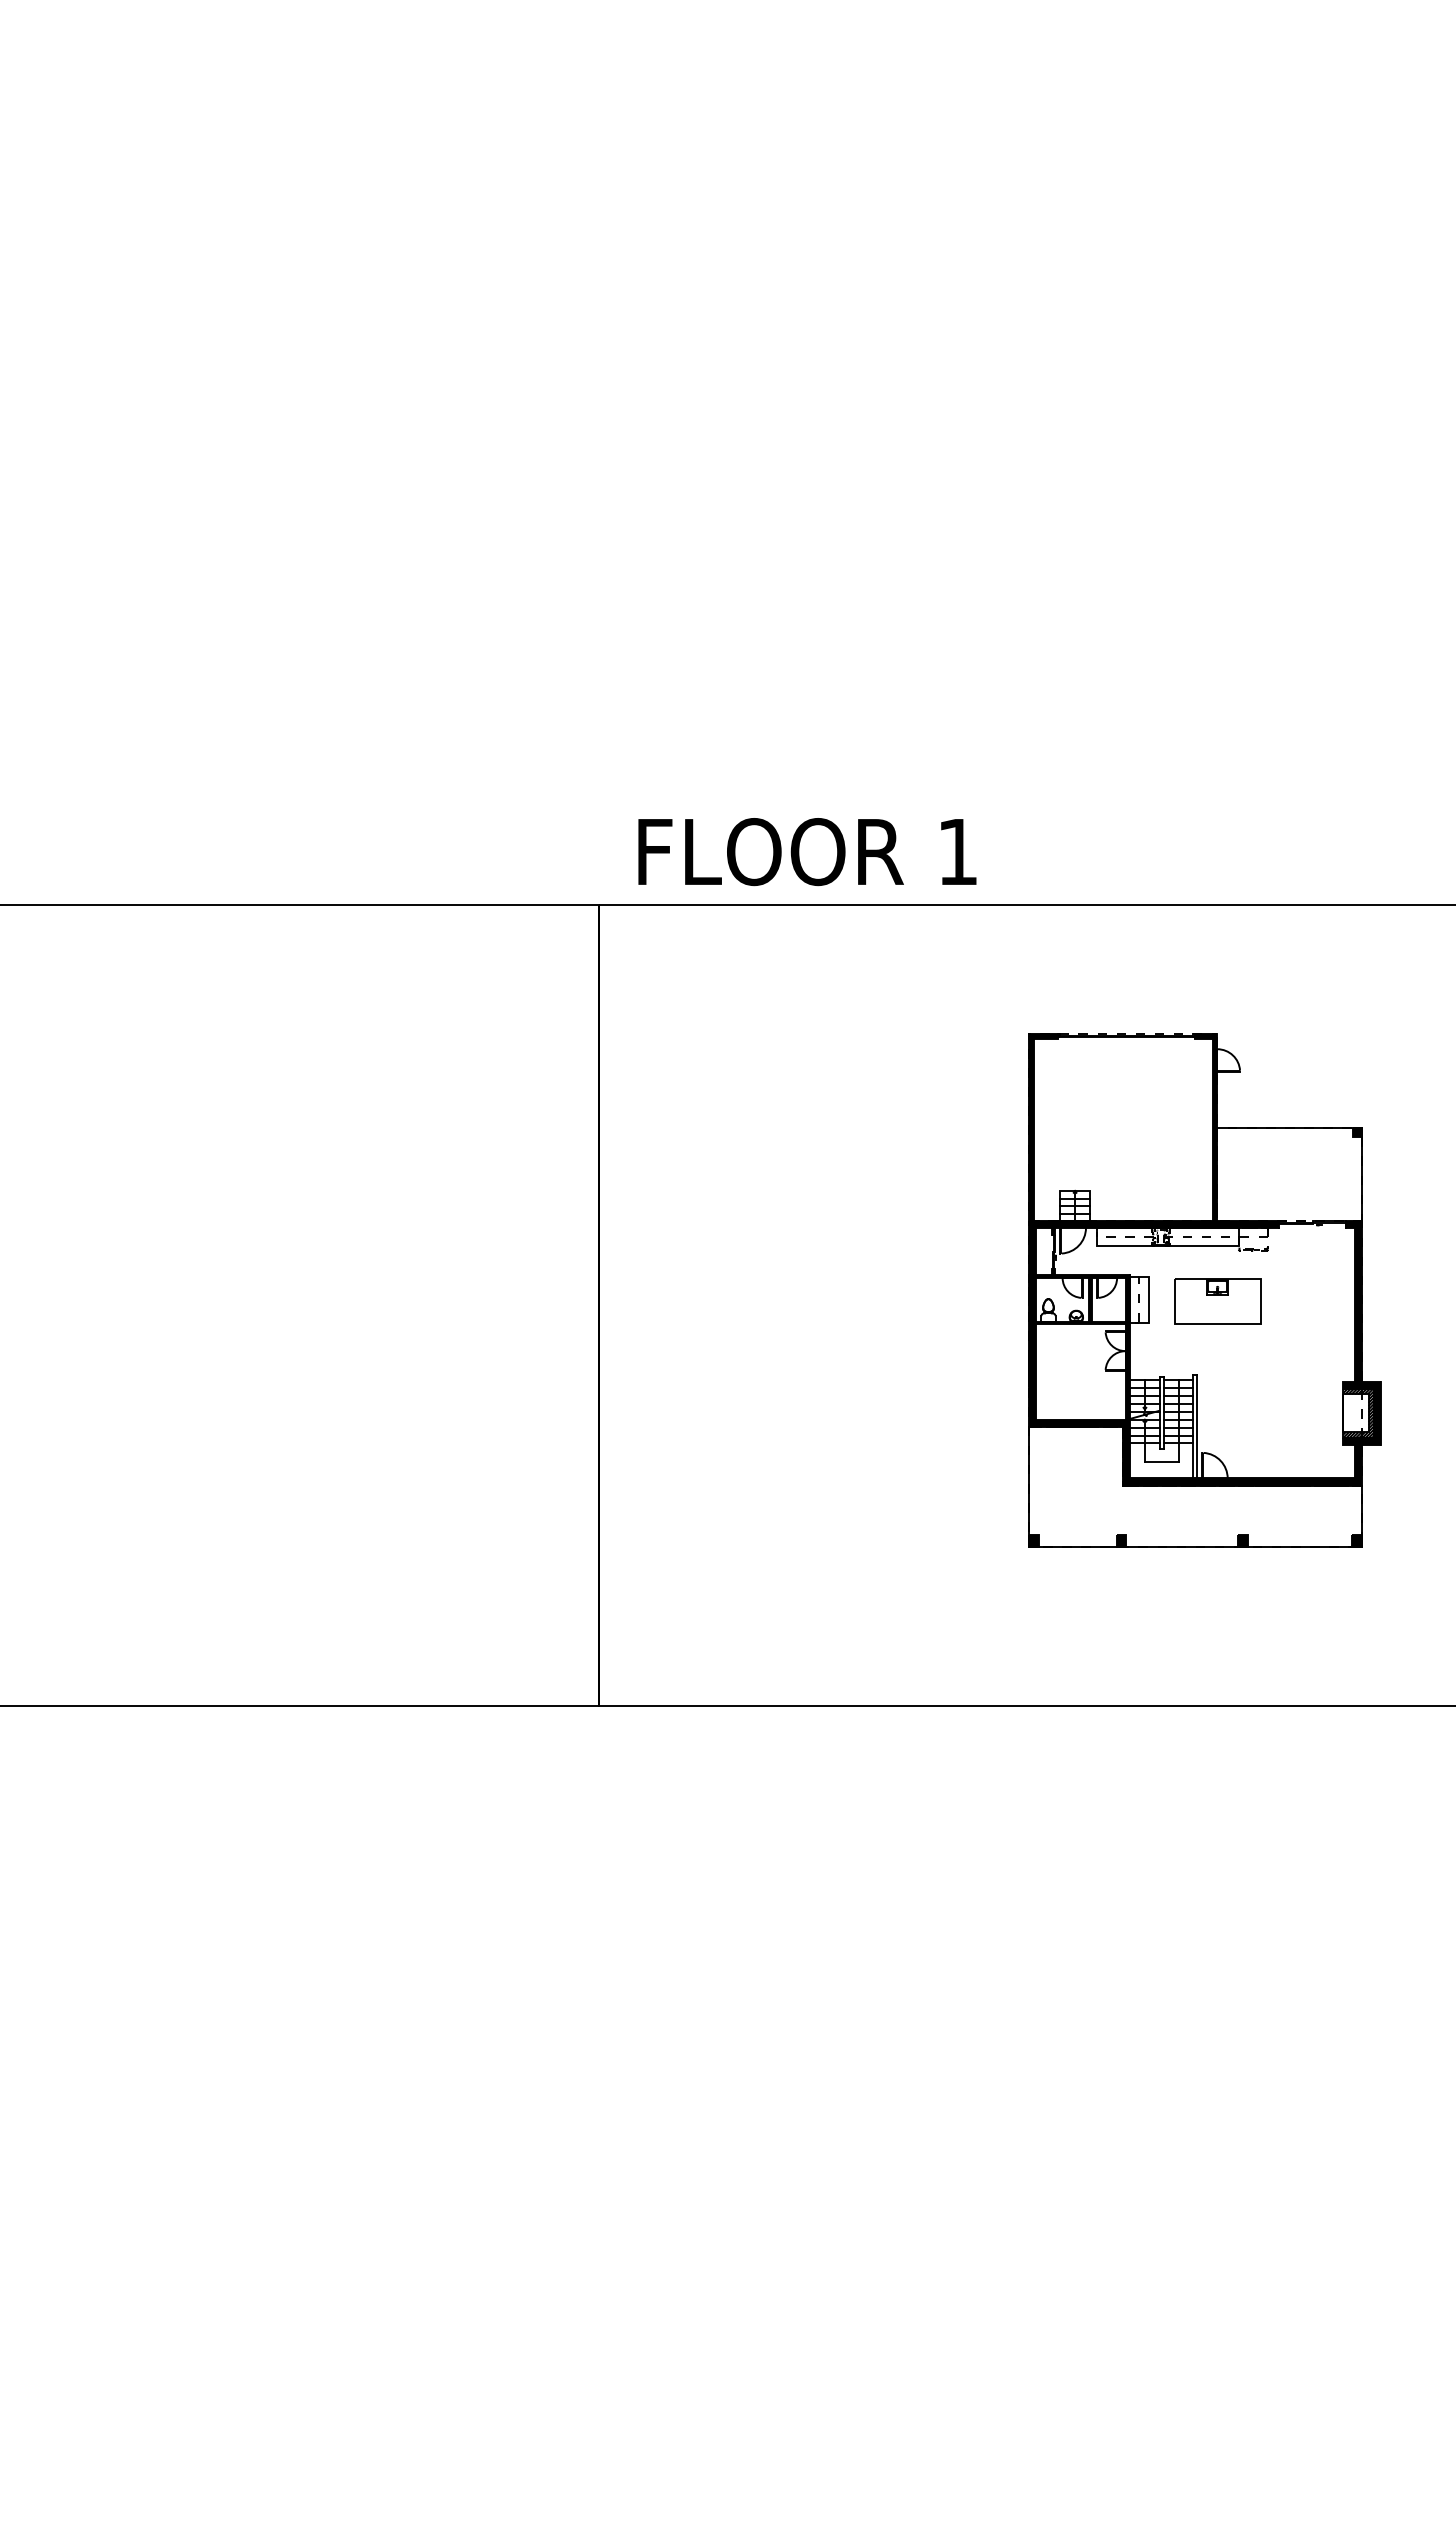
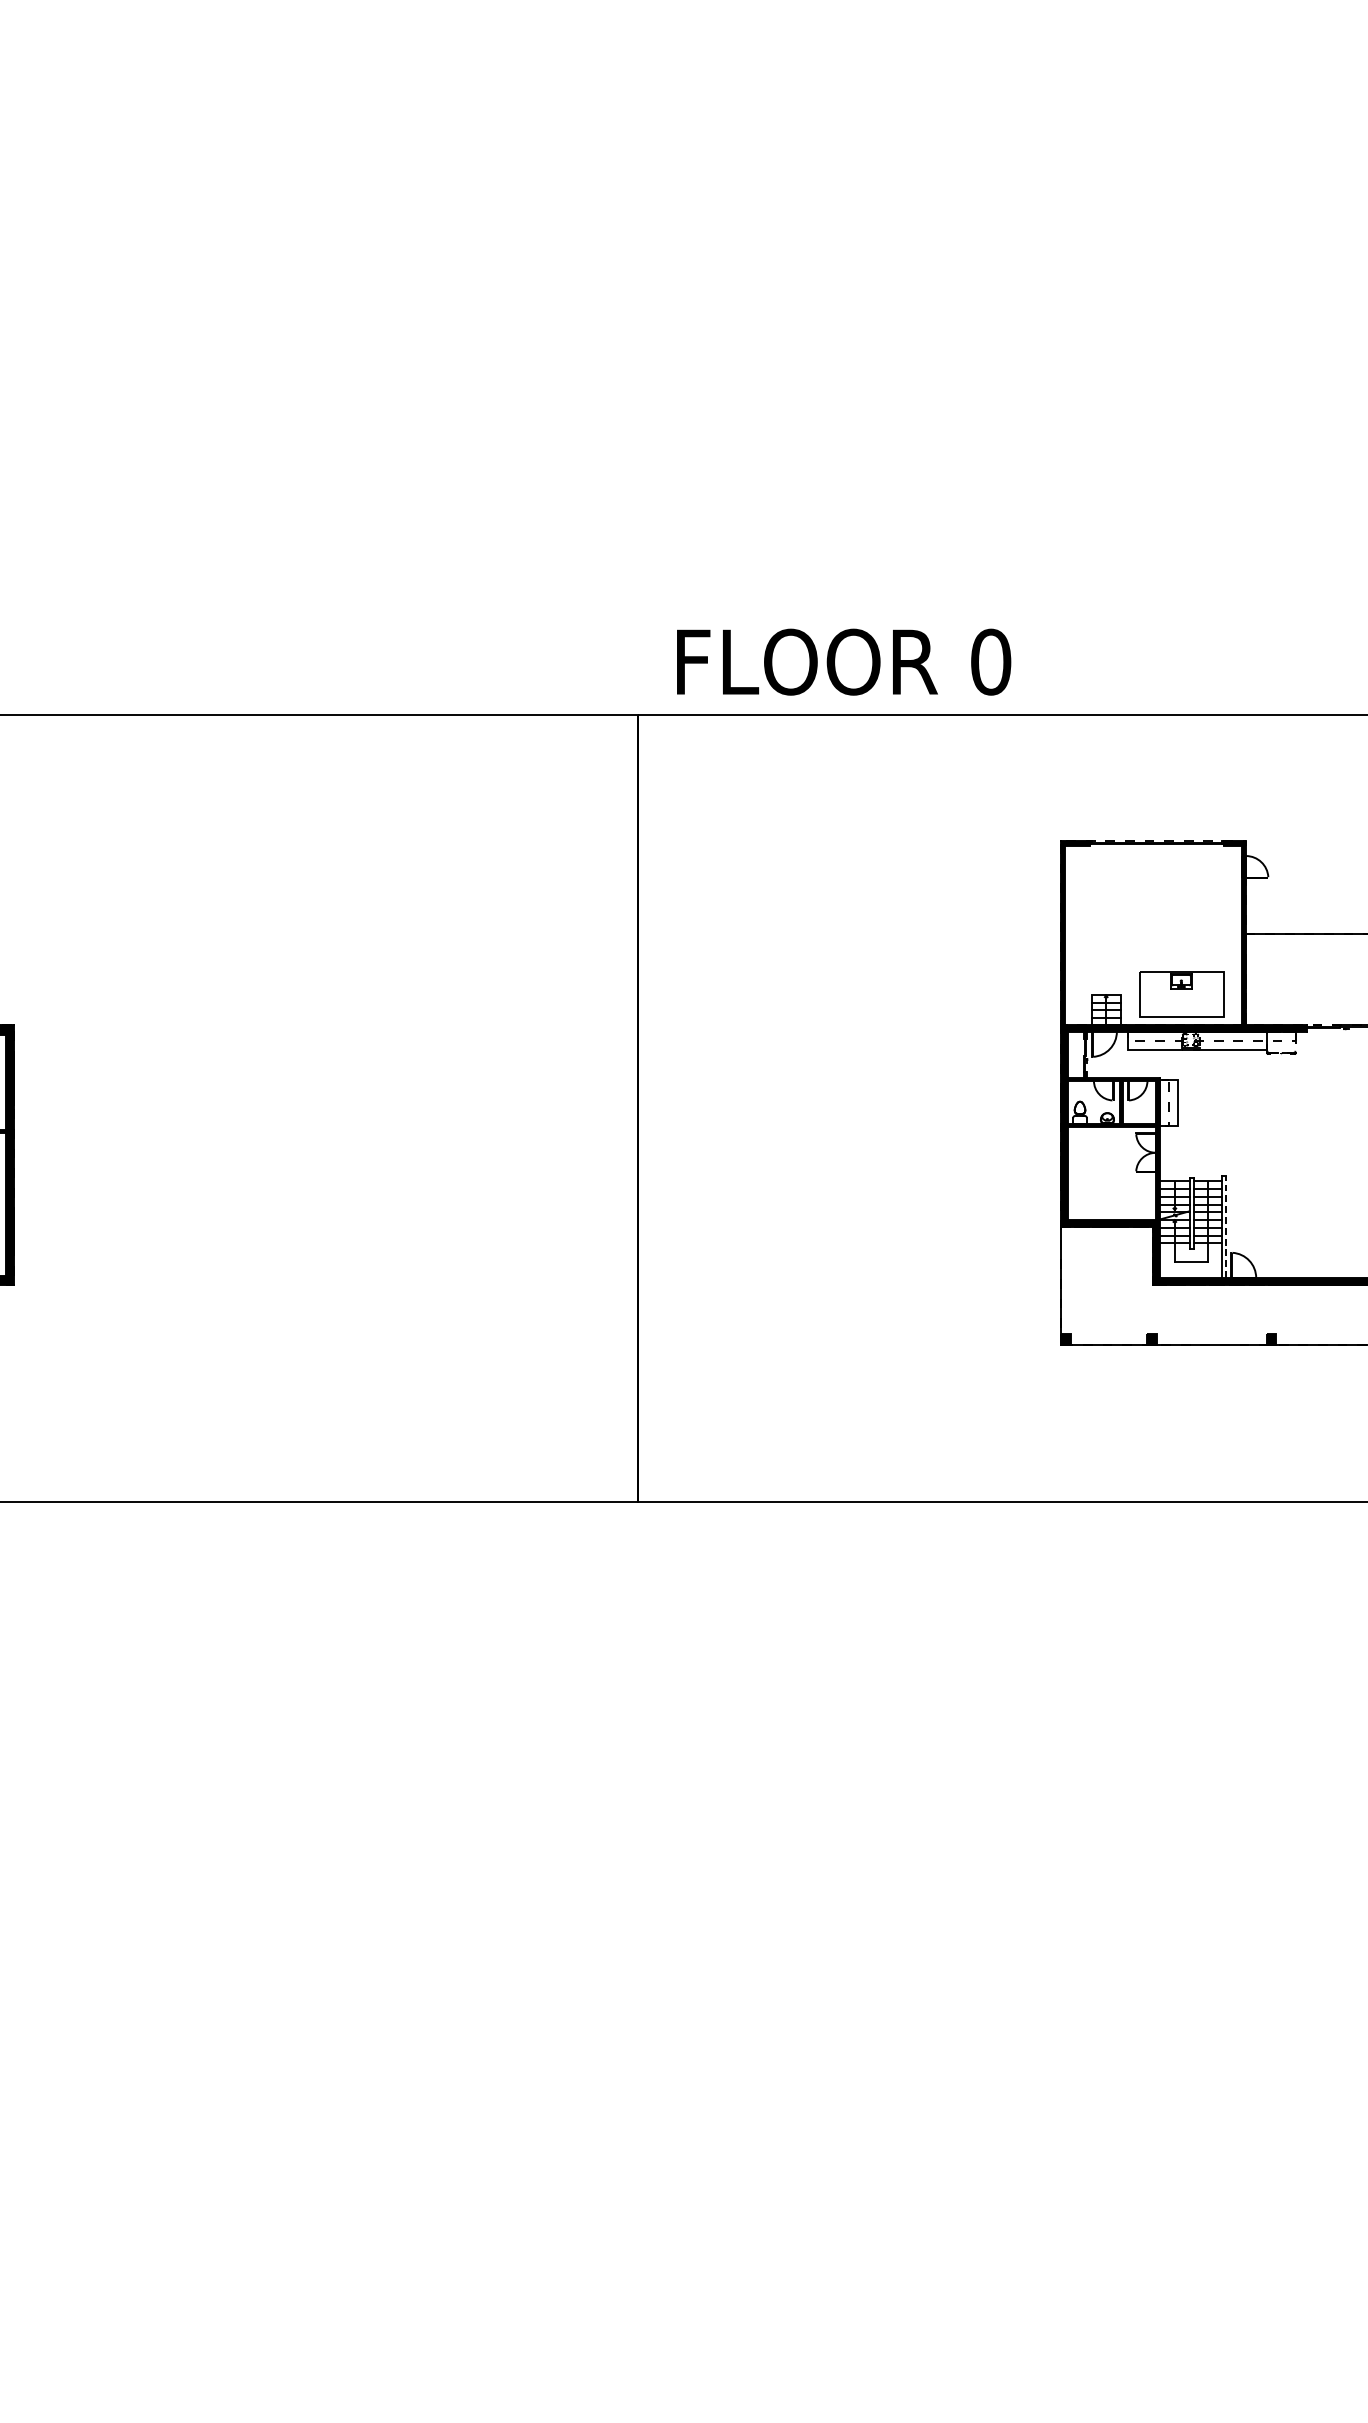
text: (957, 852) -> (990, 662), 1 -> 0
part: (1217, 1301) -> (1181, 994), moved
line: (1197, 1426) -> (1226, 1226), solid -> dashed

